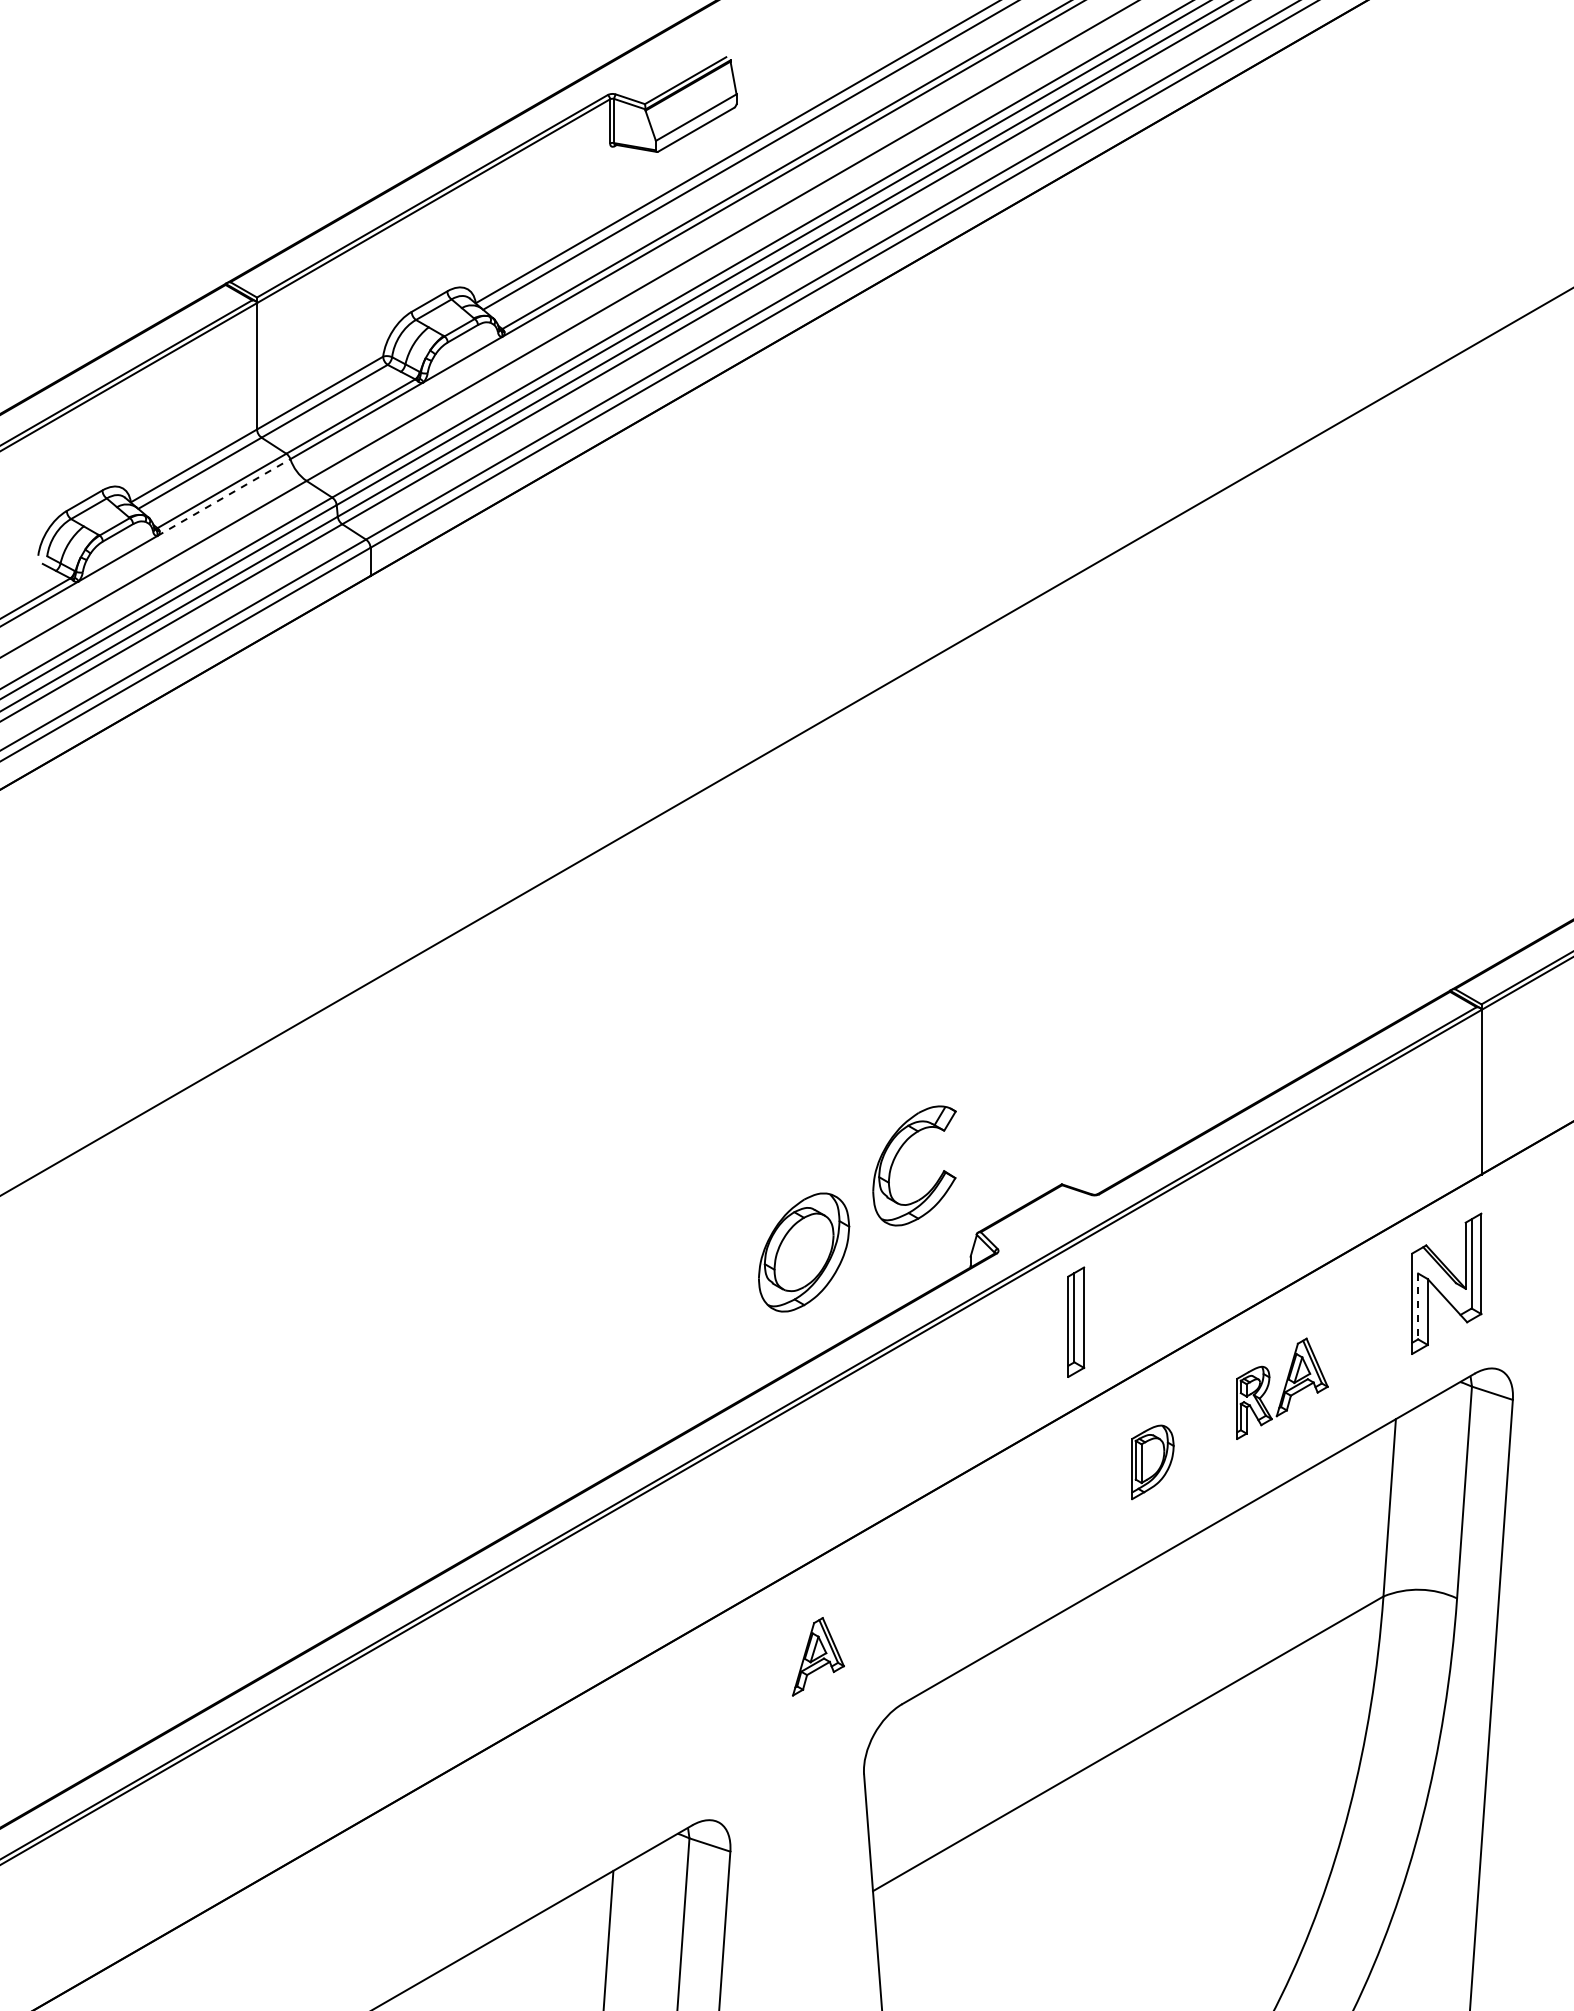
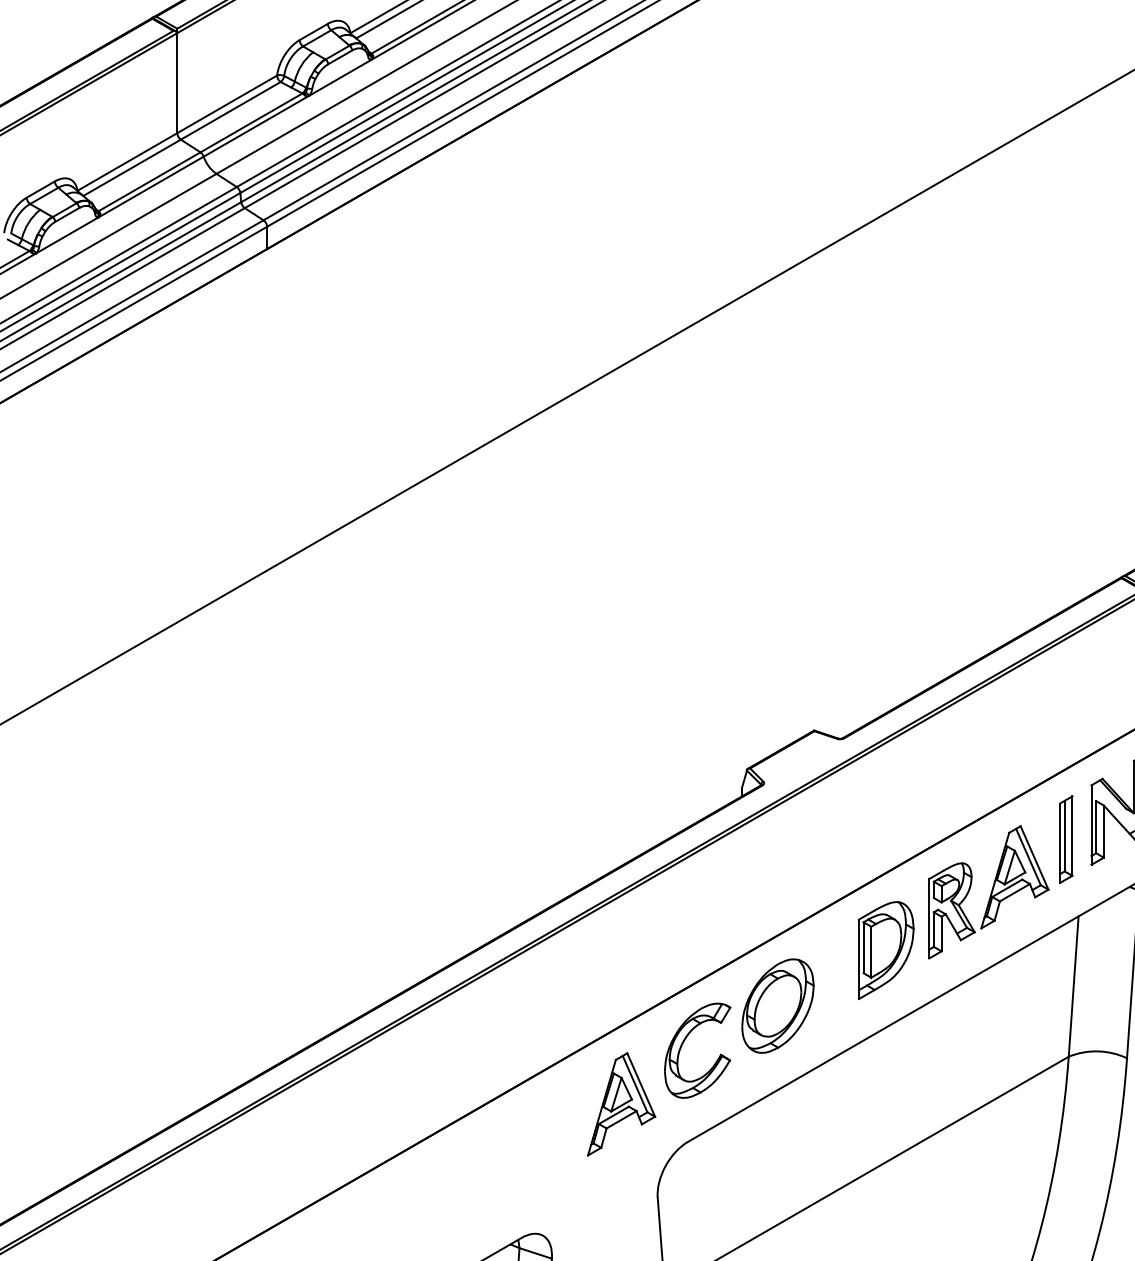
line: (223, 497) -> (150, 186), dashed -> solid
part: (896, 1157) -> (683, 1044), moved
part: (804, 1252) -> (778, 1006), moved
line: (1418, 1306) -> (1096, 827), dashed -> solid
part: (1076, 1321) -> (1066, 839), moved
part: (1282, 1388) -> (988, 892), size x1.67
part: (1152, 1462) -> (885, 950), size x1.67
part: (818, 1656) -> (621, 1104), size x1.67

